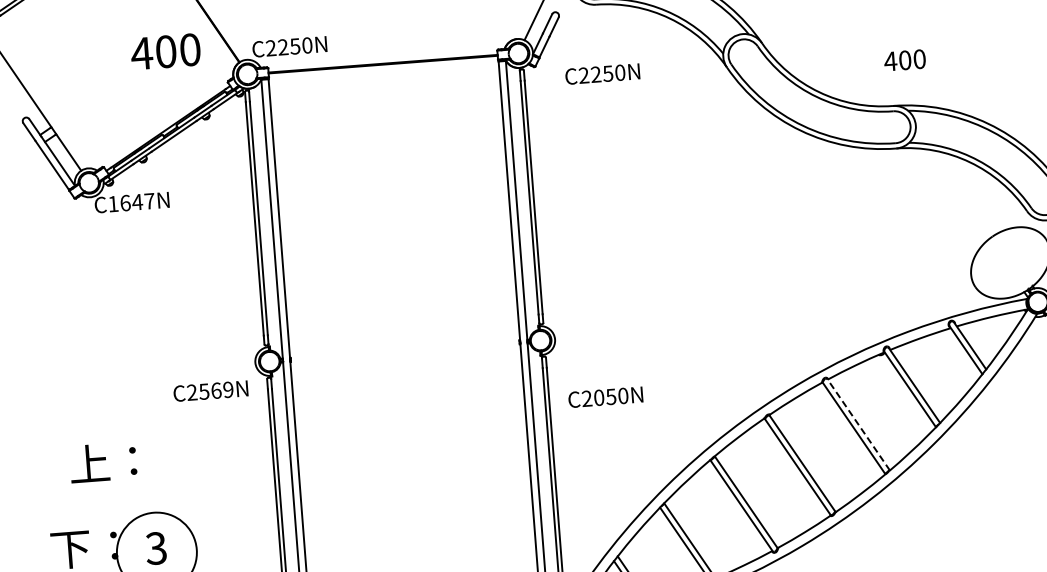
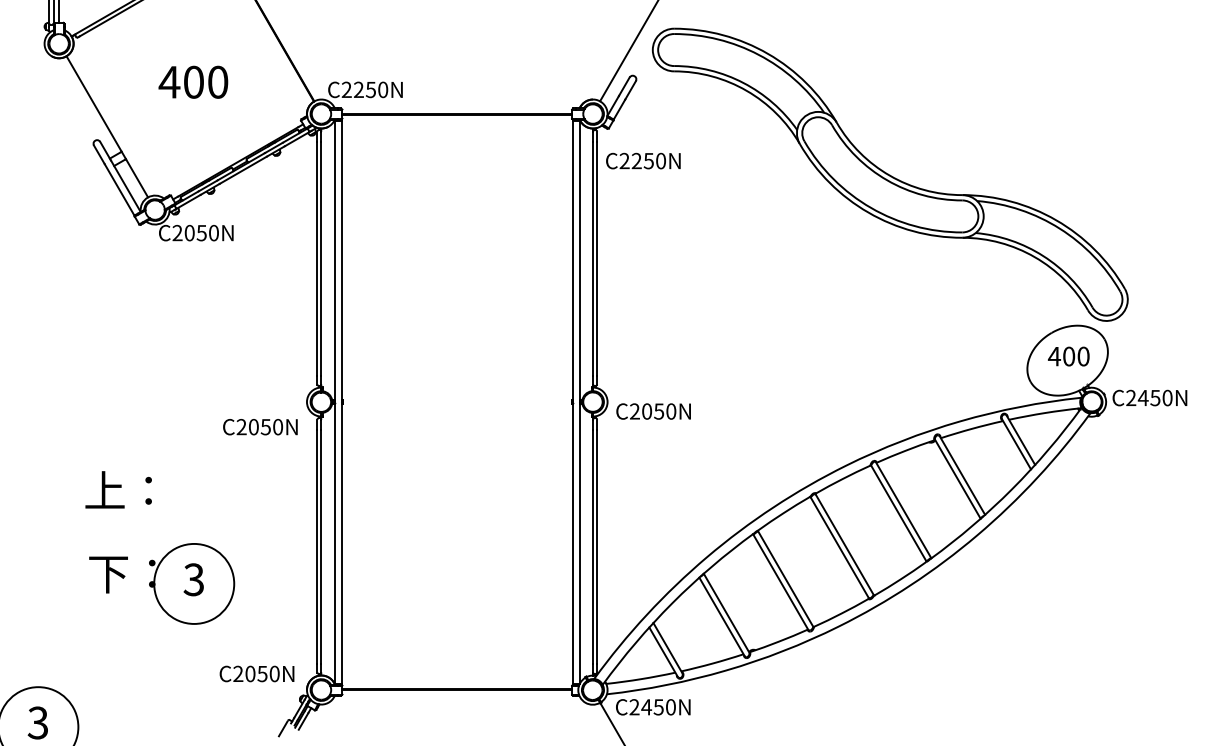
text: (165, 51) -> (193, 81), moved
text: (904, 60) -> (1068, 356), moved
text: (602, 73) -> (643, 160), moved
text: (131, 202) -> (195, 232), C1647N -> C2050N
text: (215, 391) -> (265, 427), C2569N -> C2050N
text: (605, 397) -> (653, 411), moved
line: (858, 424) -> (903, 510), dashed -> solid
text: (103, 462) -> (118, 489), moved

